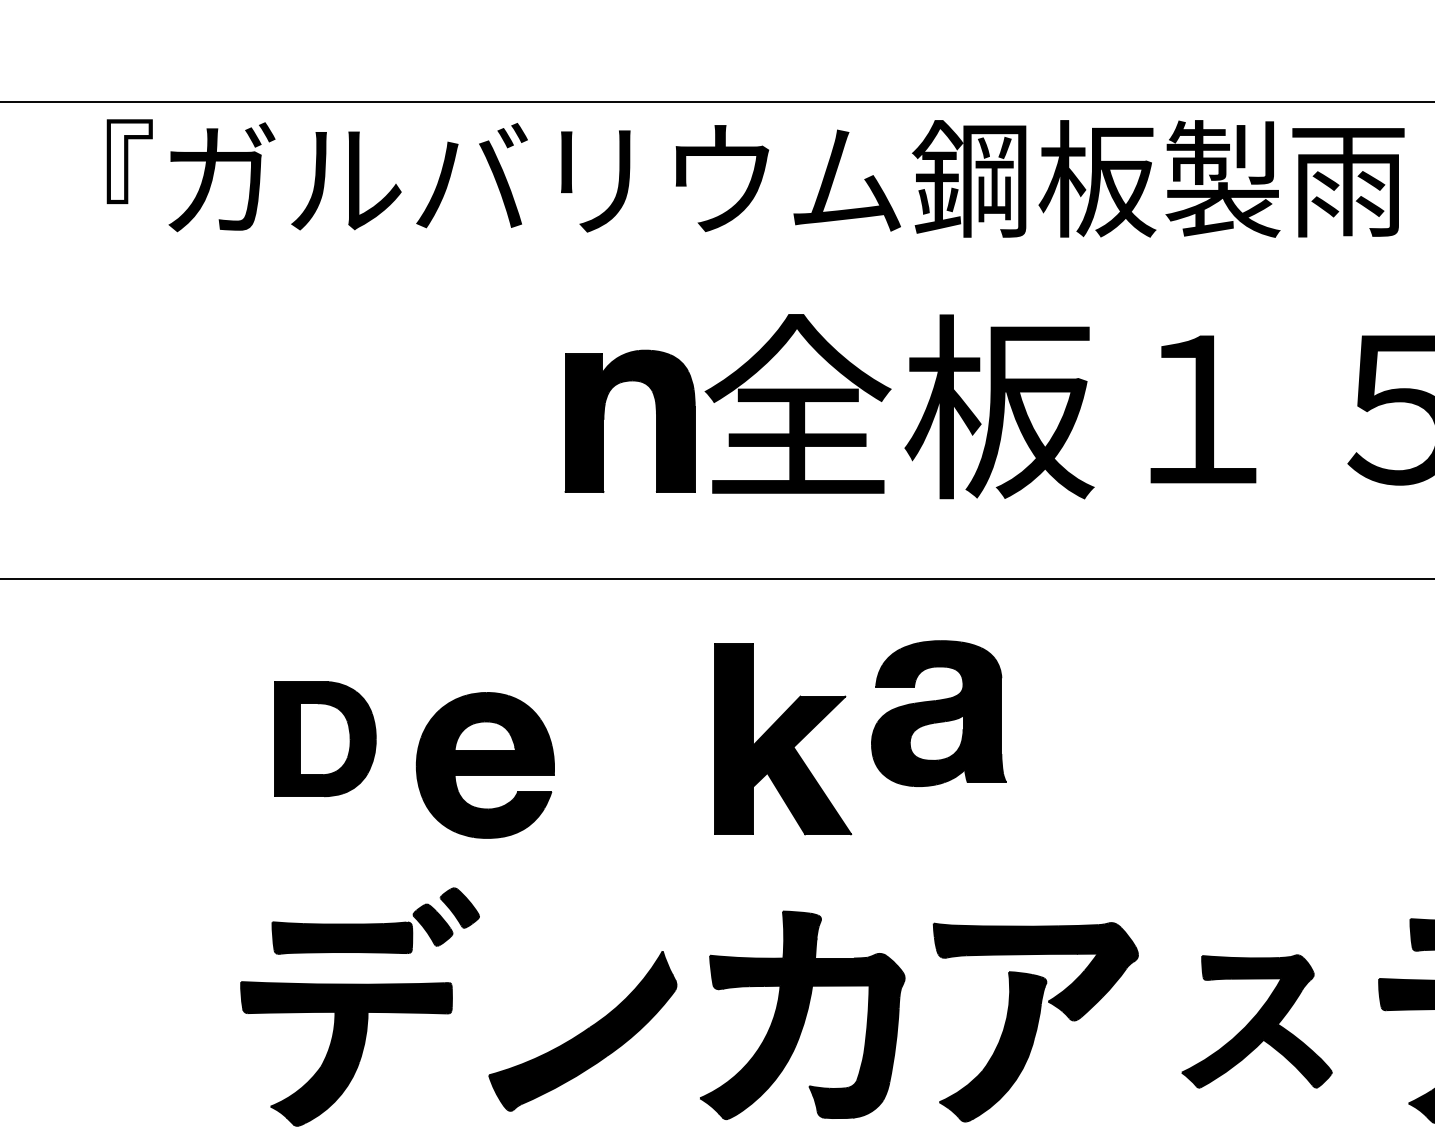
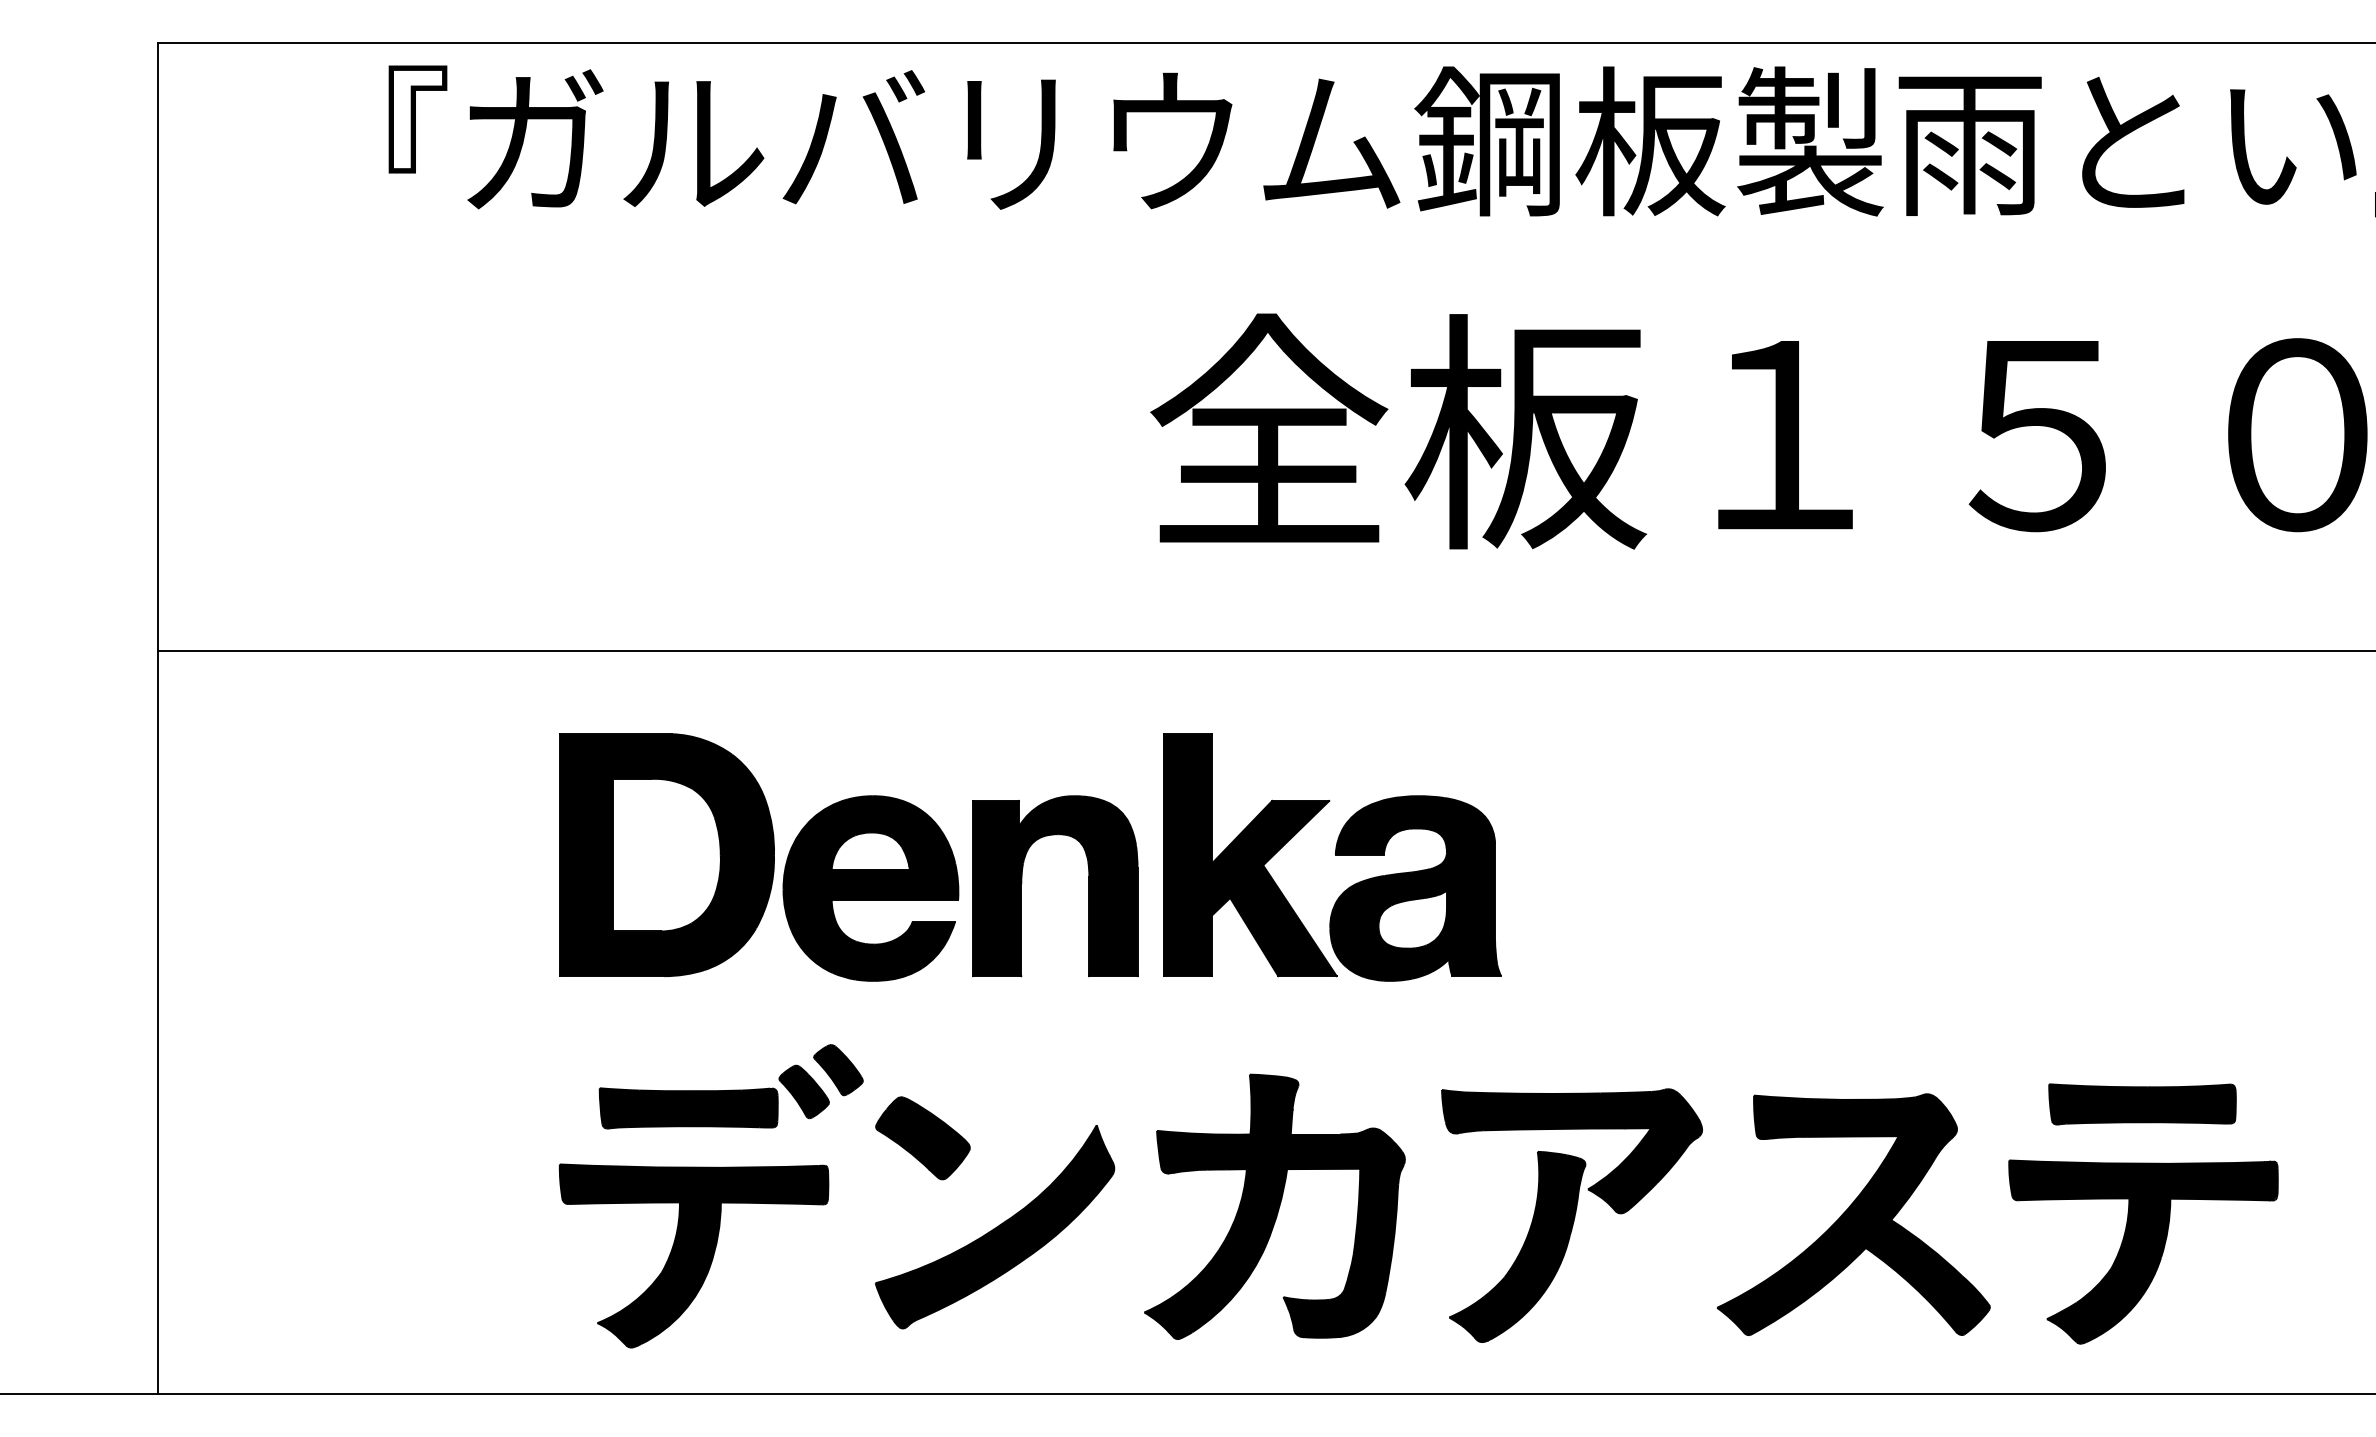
part: (656, 421) -> (1088, 886), moved
part: (938, 713) -> (1415, 888), moved
part: (324, 738) -> (666, 854), size x1.67
part: (525, 961) -> (922, 1138), added
part: (1256, 1021) -> (1853, 1214), size x1.43

